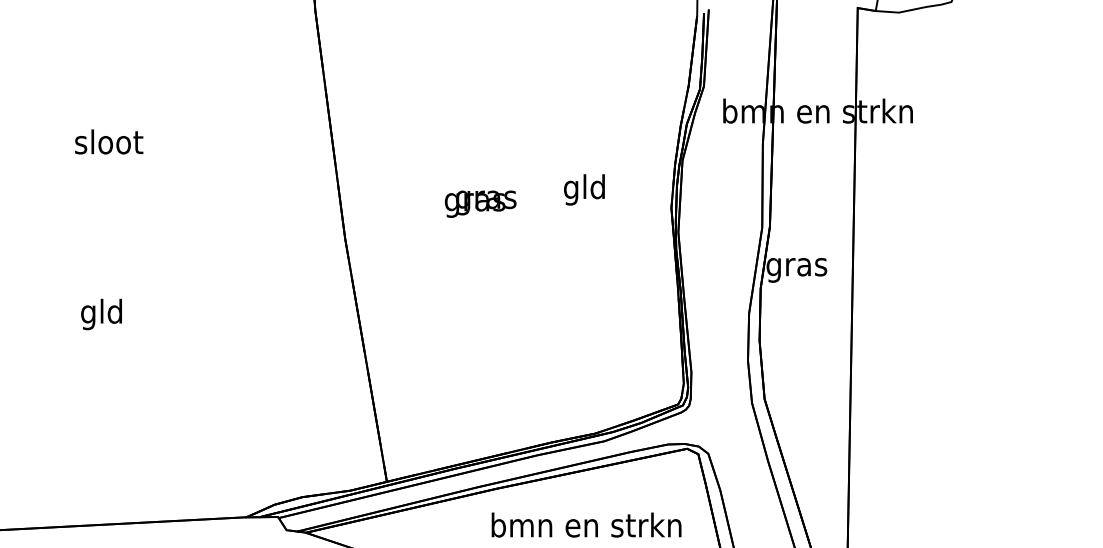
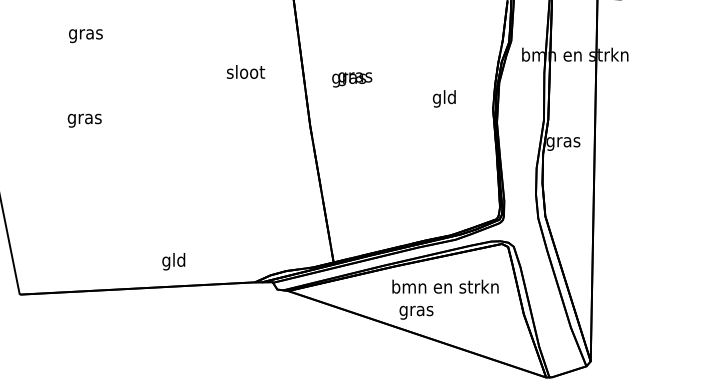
text: (110, 141) -> (246, 71), moved
text: (481, 203) -> (352, 79), moved
text: (101, 314) -> (173, 261), moved

